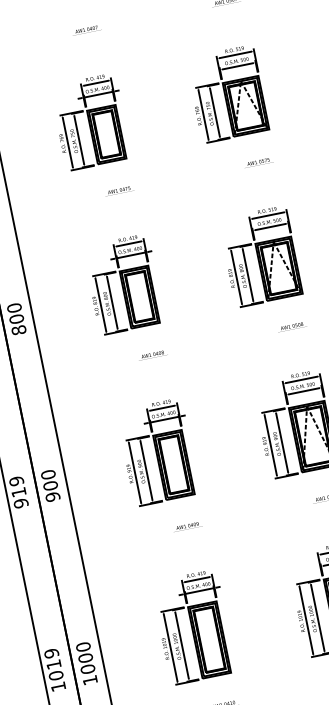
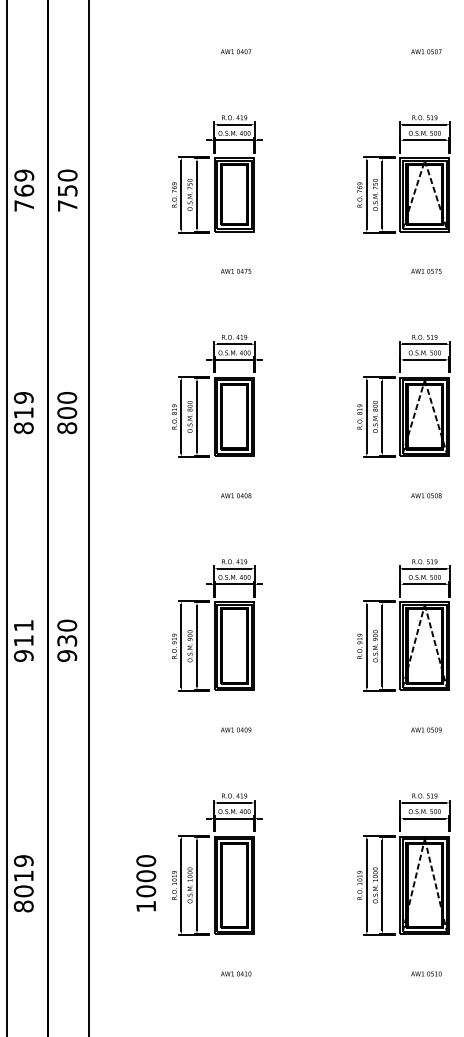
text: (16, 481) -> (23, 625), 919 -> 911
text: (50, 485) -> (67, 640), 900 -> 930
text: (87, 663) -> (146, 883), moved
text: (58, 686) -> (23, 906), 1019 -> 8019

